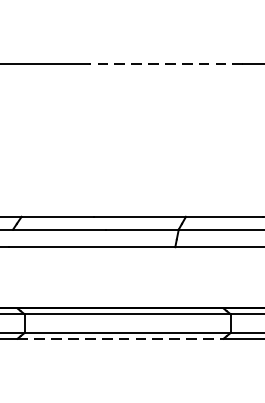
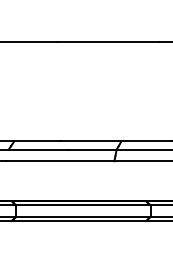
line: (164, 63) -> (107, 41), dashed -> solid
line: (121, 339) -> (79, 221), dashed -> solid

